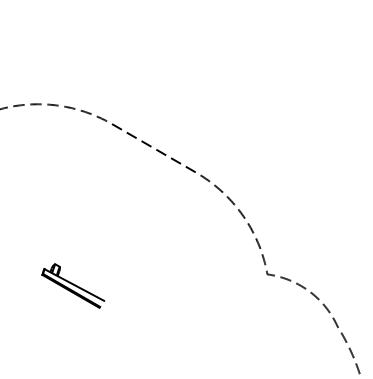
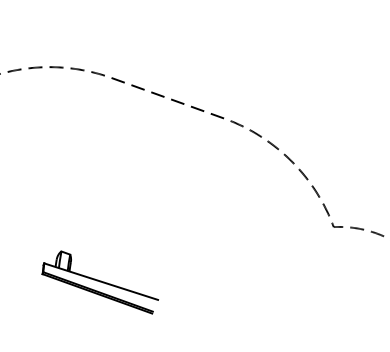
part: (73, 285) -> (99, 283), size x1.43

